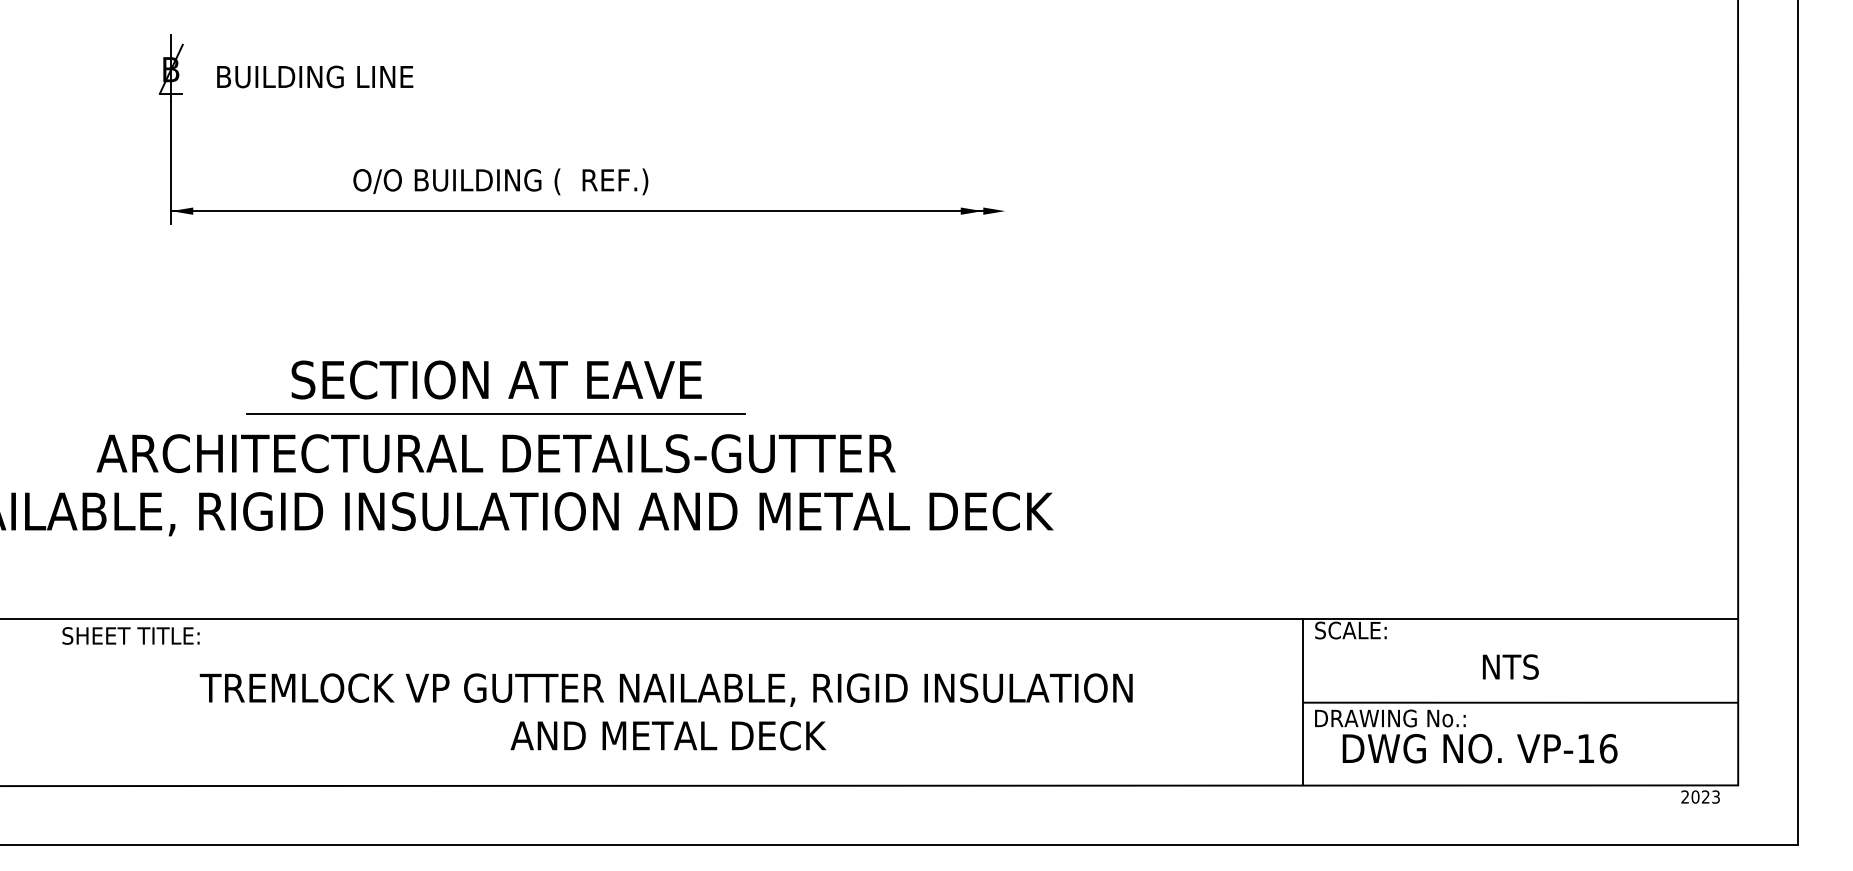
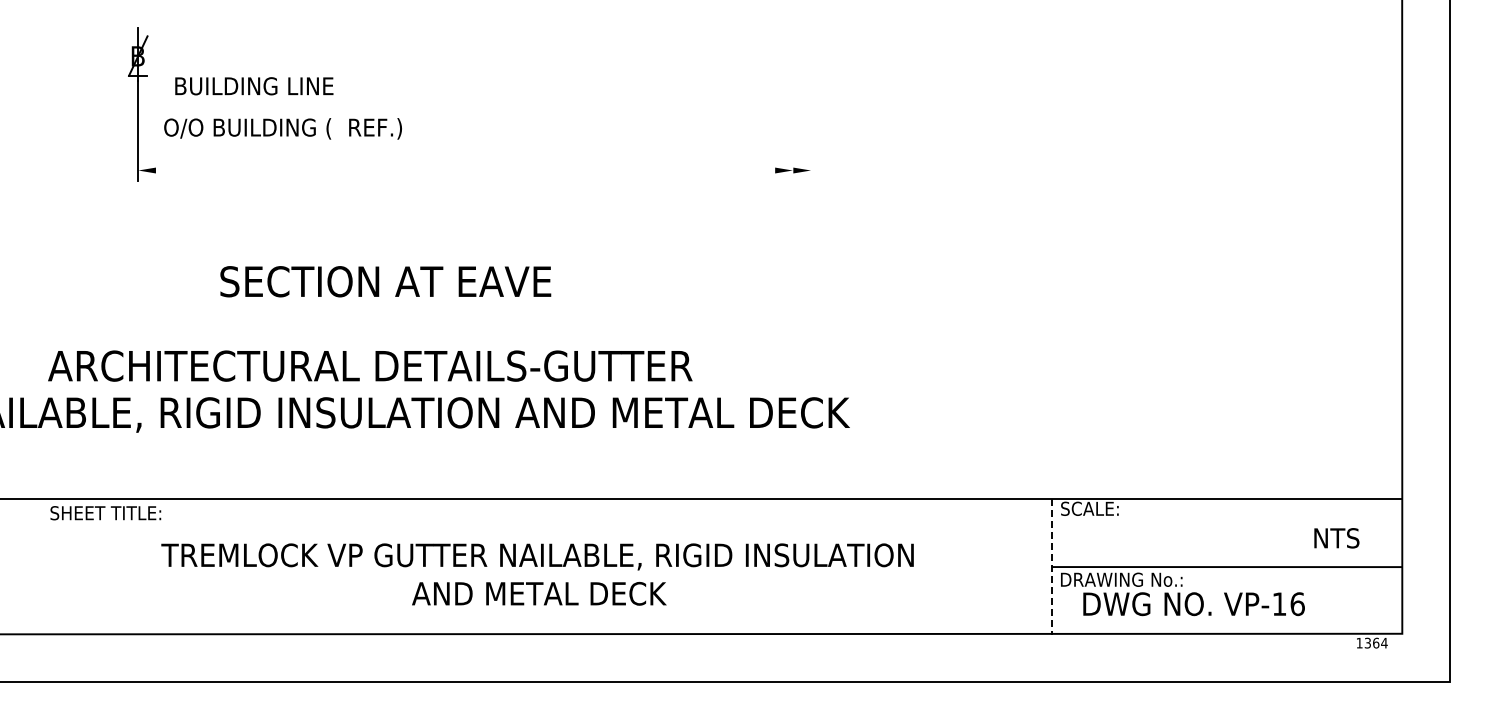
text: (315, 77) -> (254, 86), moved
text: (500, 181) -> (282, 128), moved
line: (576, 211) -> (465, 170), removed
text: (496, 379) -> (385, 281), moved
line: (495, 414) -> (399, 334), removed
text: (496, 452) -> (370, 365), moved
text: (1510, 667) -> (1336, 538), moved
line: (1303, 702) -> (1051, 566), solid -> dashed
text: (1700, 796) -> (1371, 642), 2023 -> 1364

